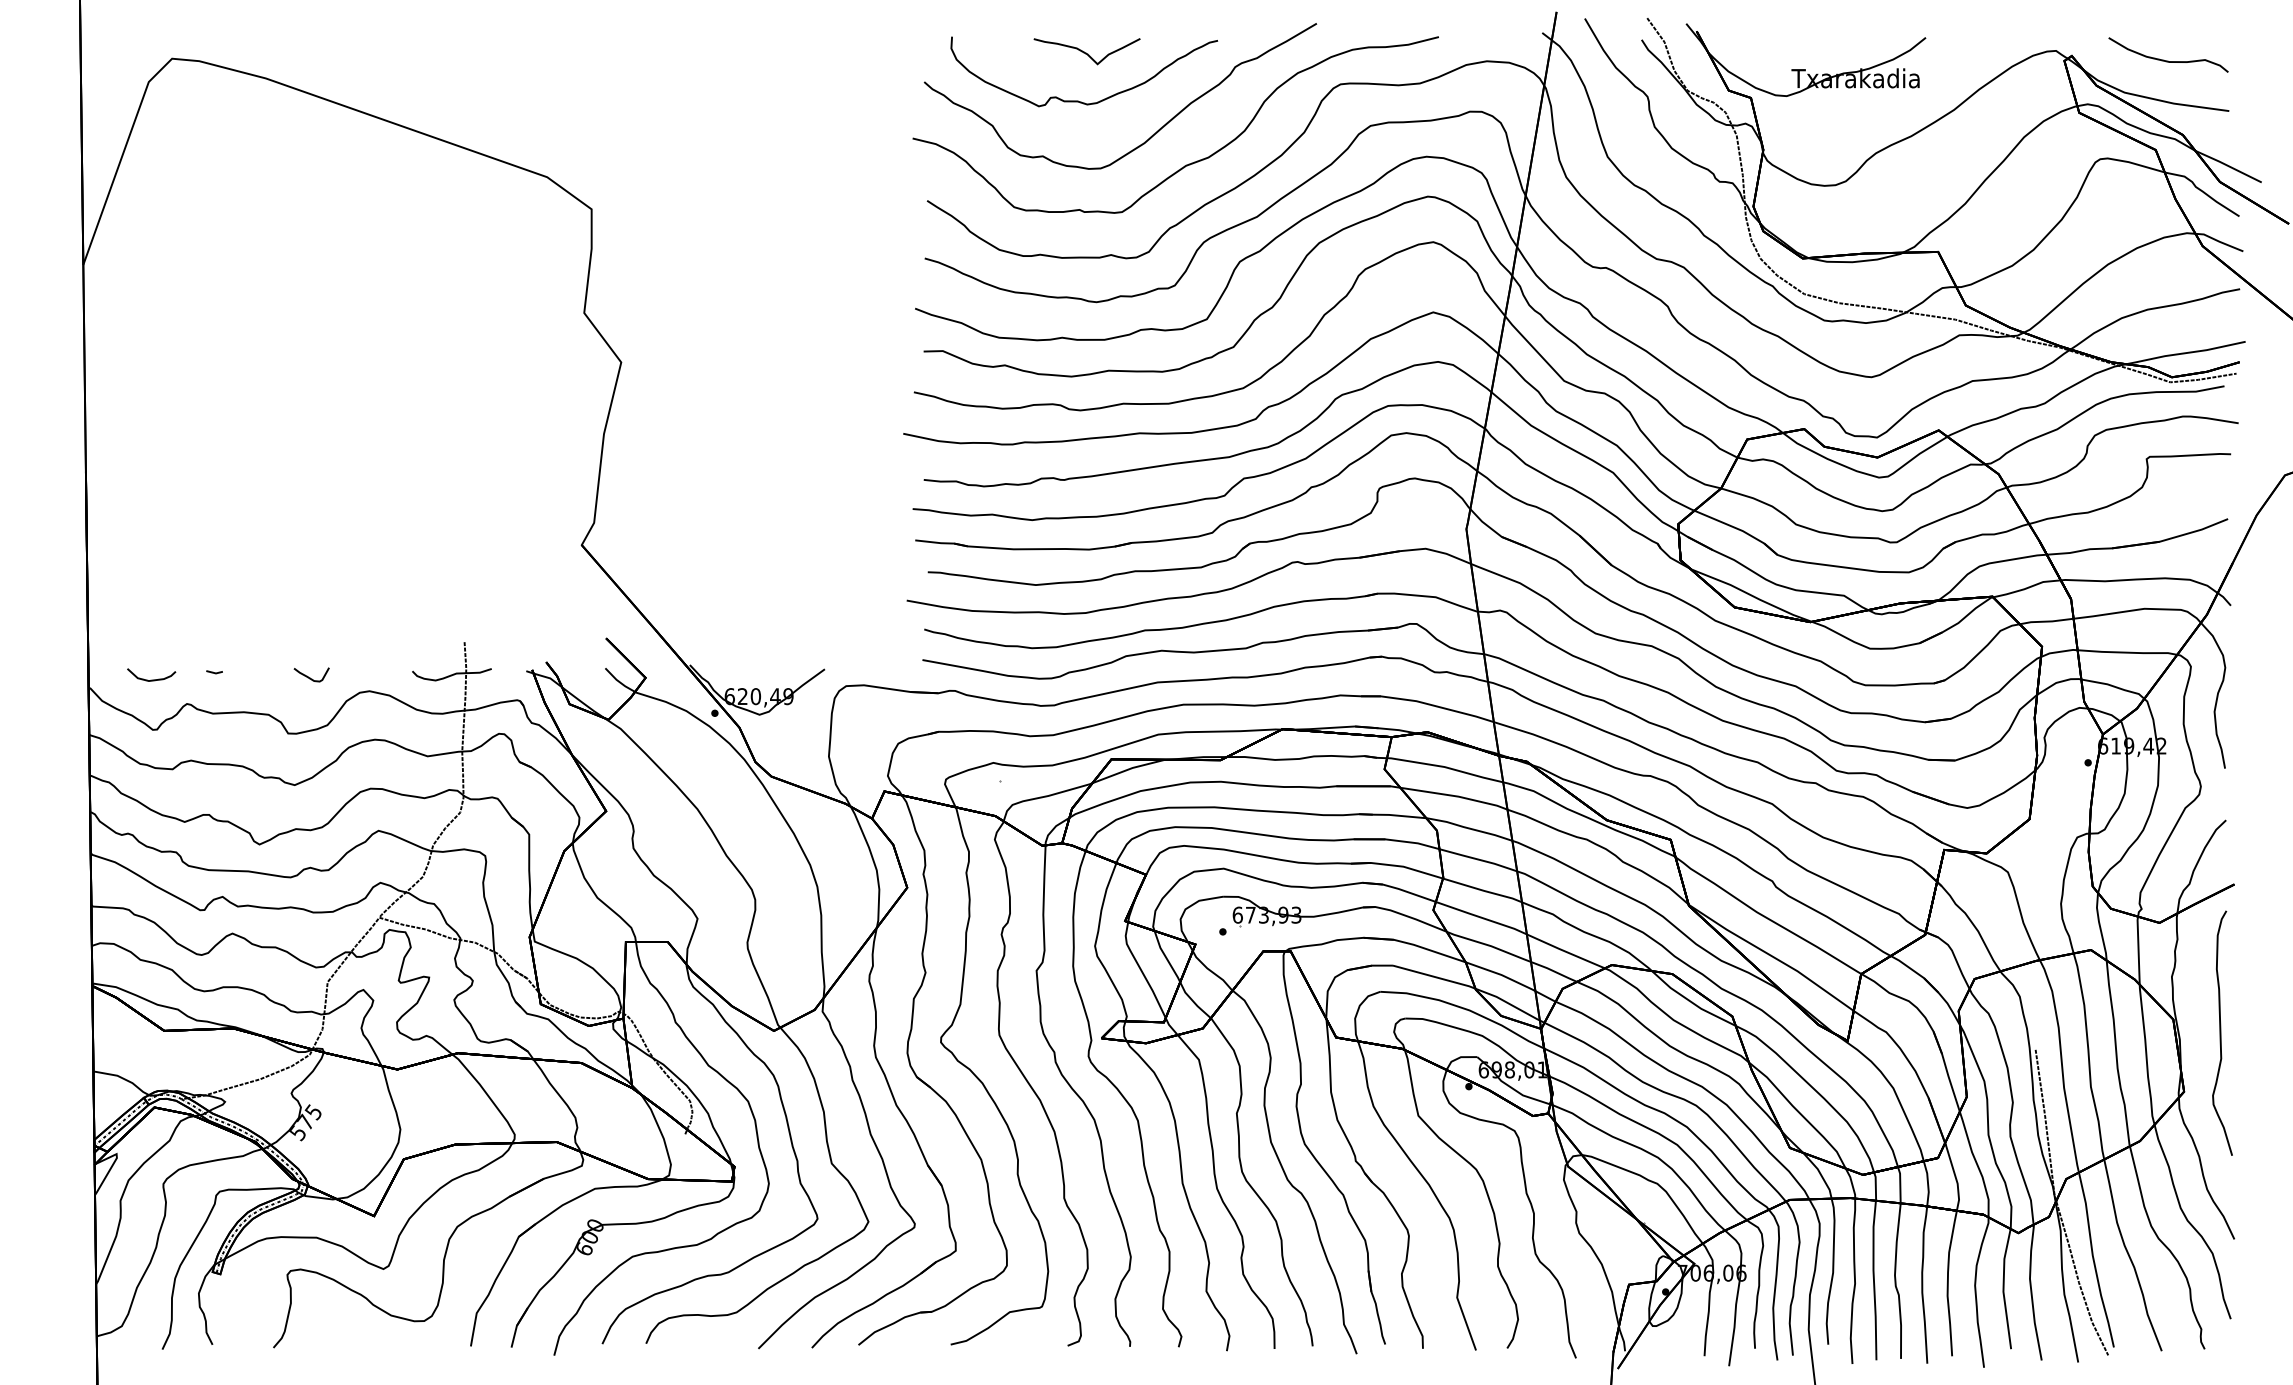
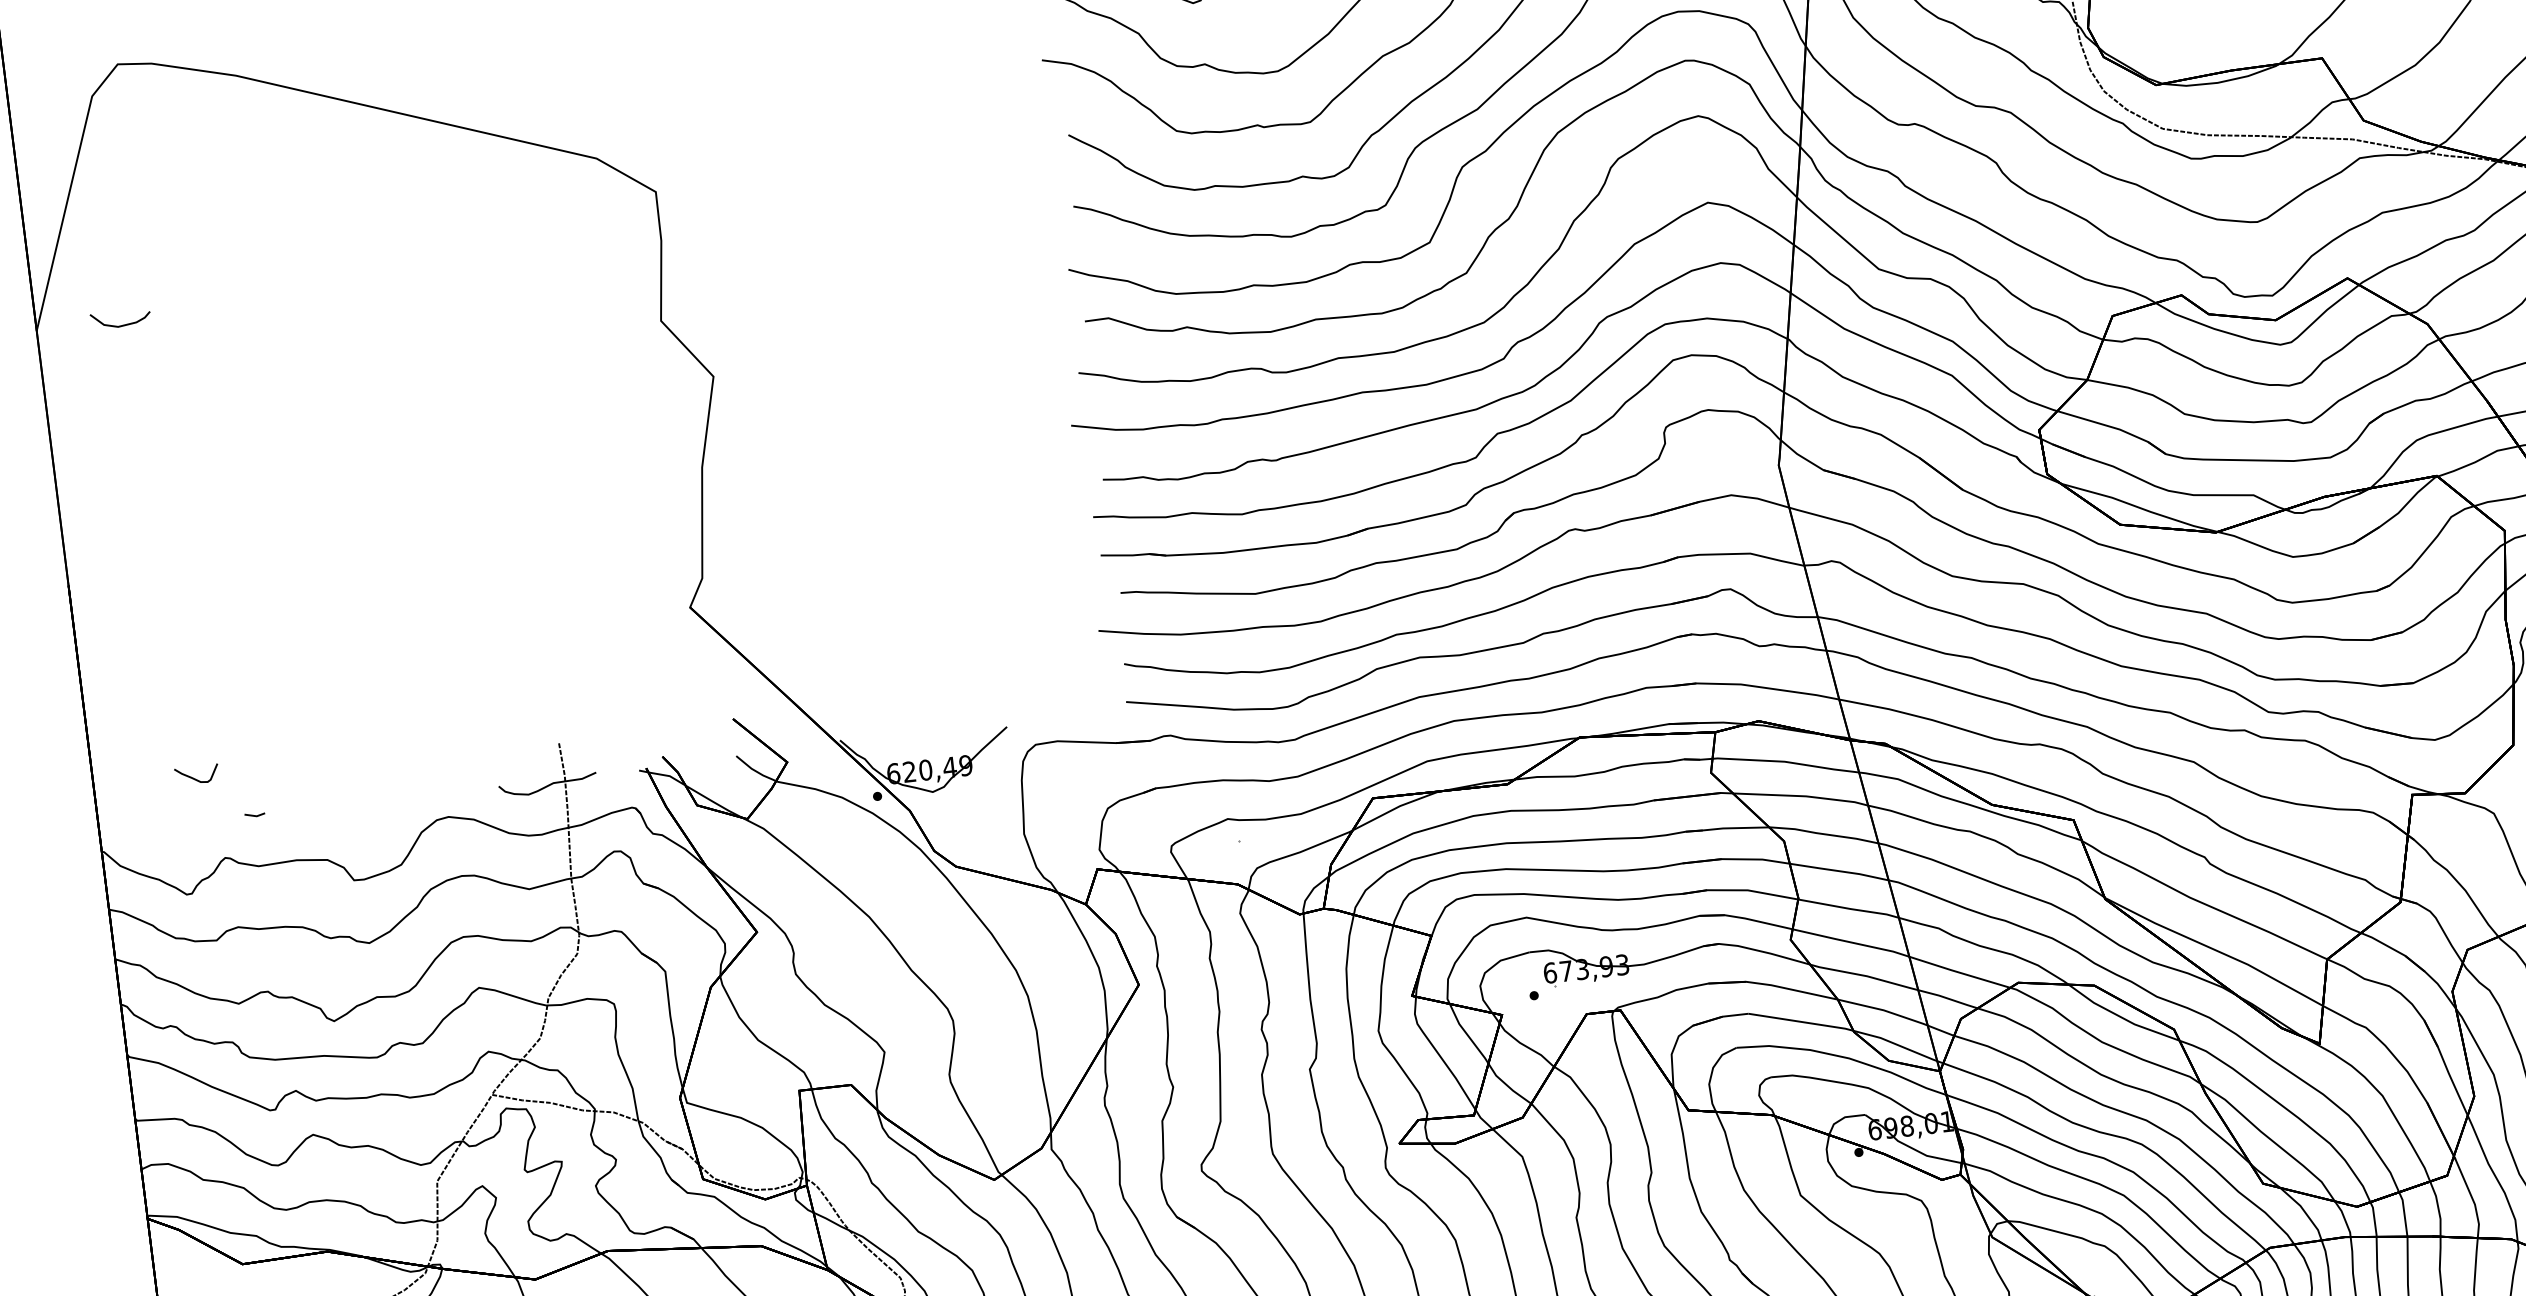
curve: (310, 677) -> (195, 778), moved
curve: (151, 679) -> (121, 324), moved

